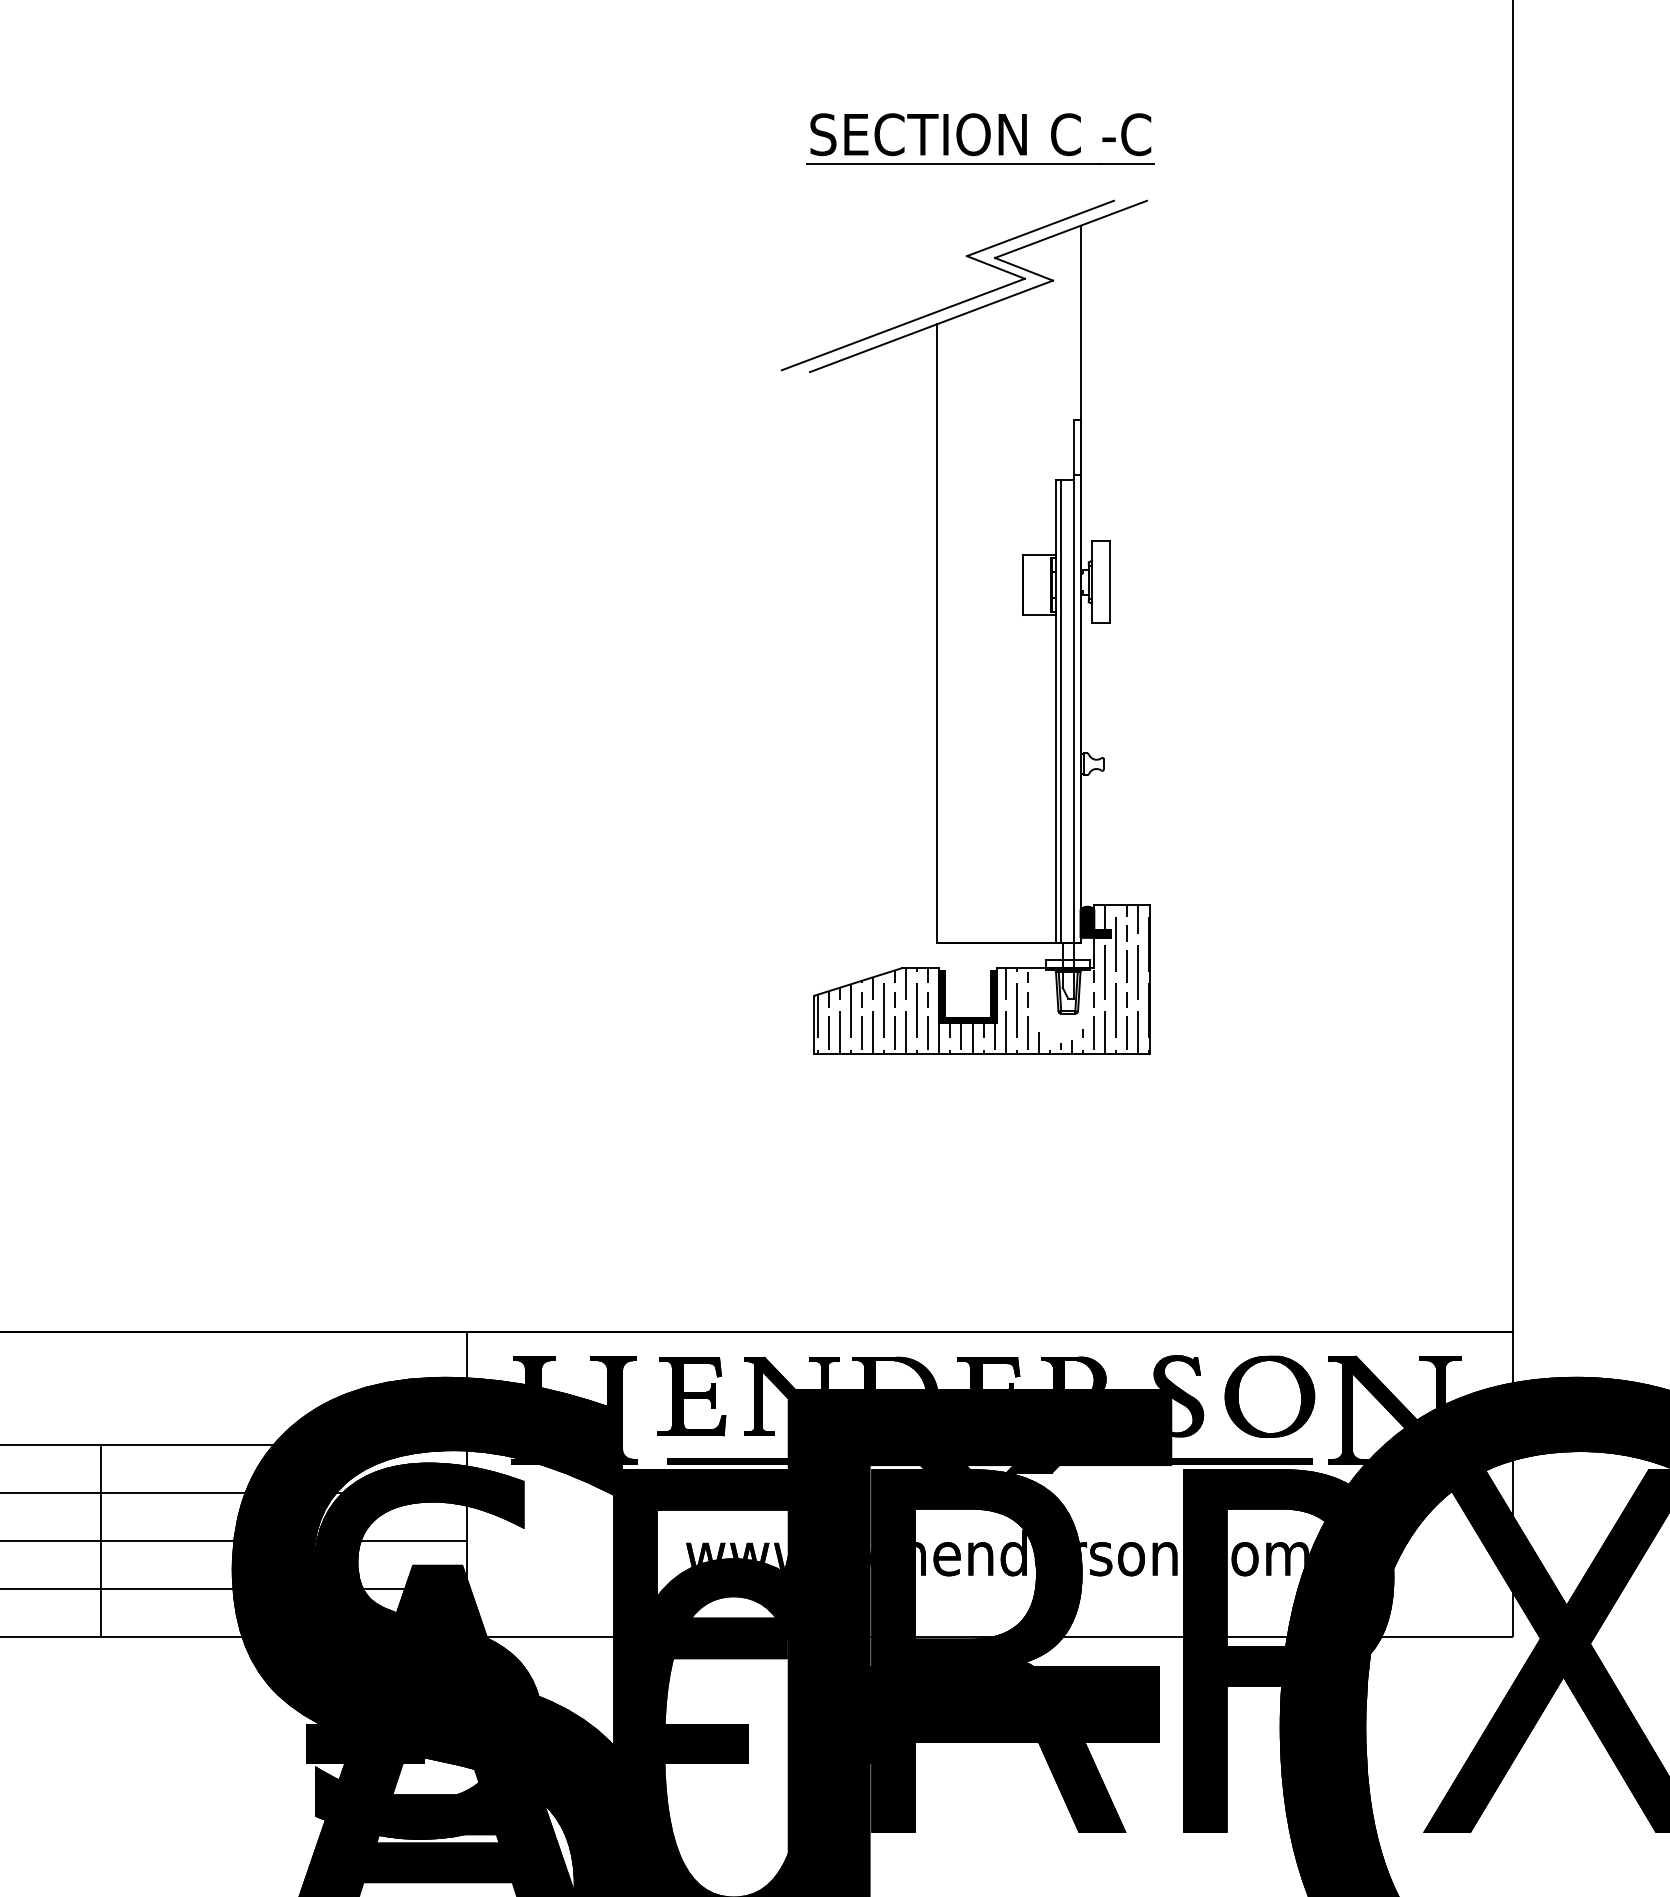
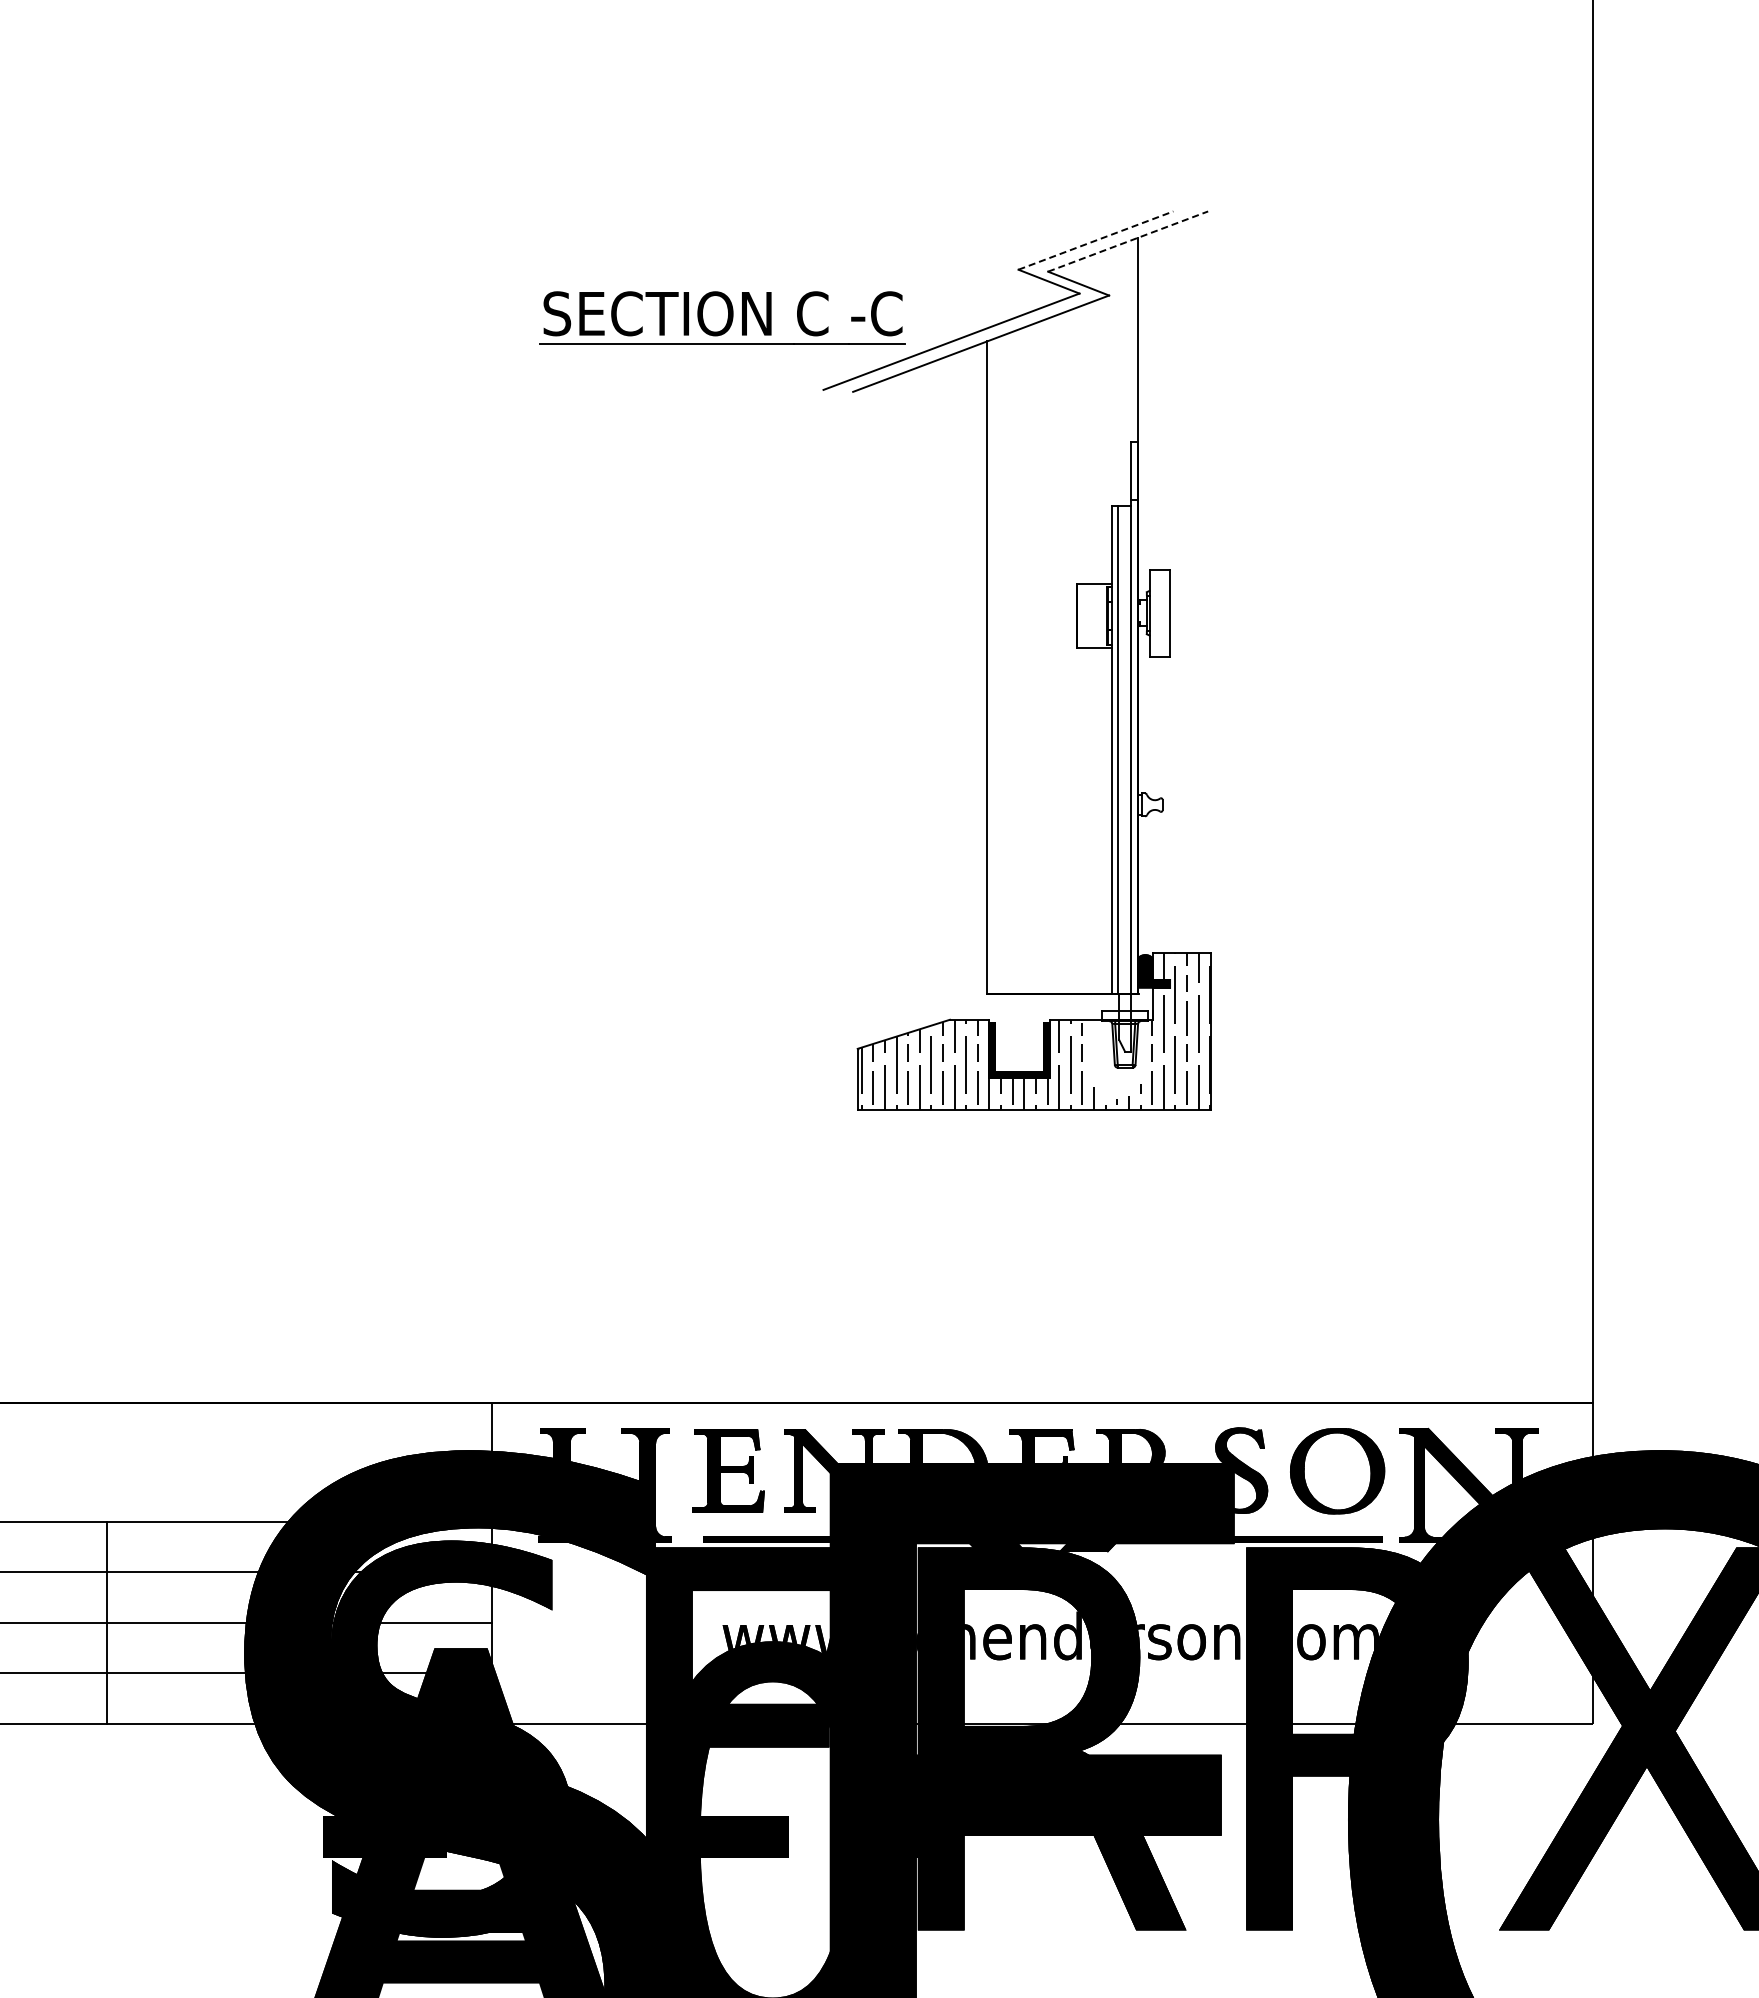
part: (980, 138) -> (722, 317), moved
line: (1040, 228) -> (1095, 240), solid -> dashed
line: (1071, 229) -> (1128, 241), solid -> dashed

